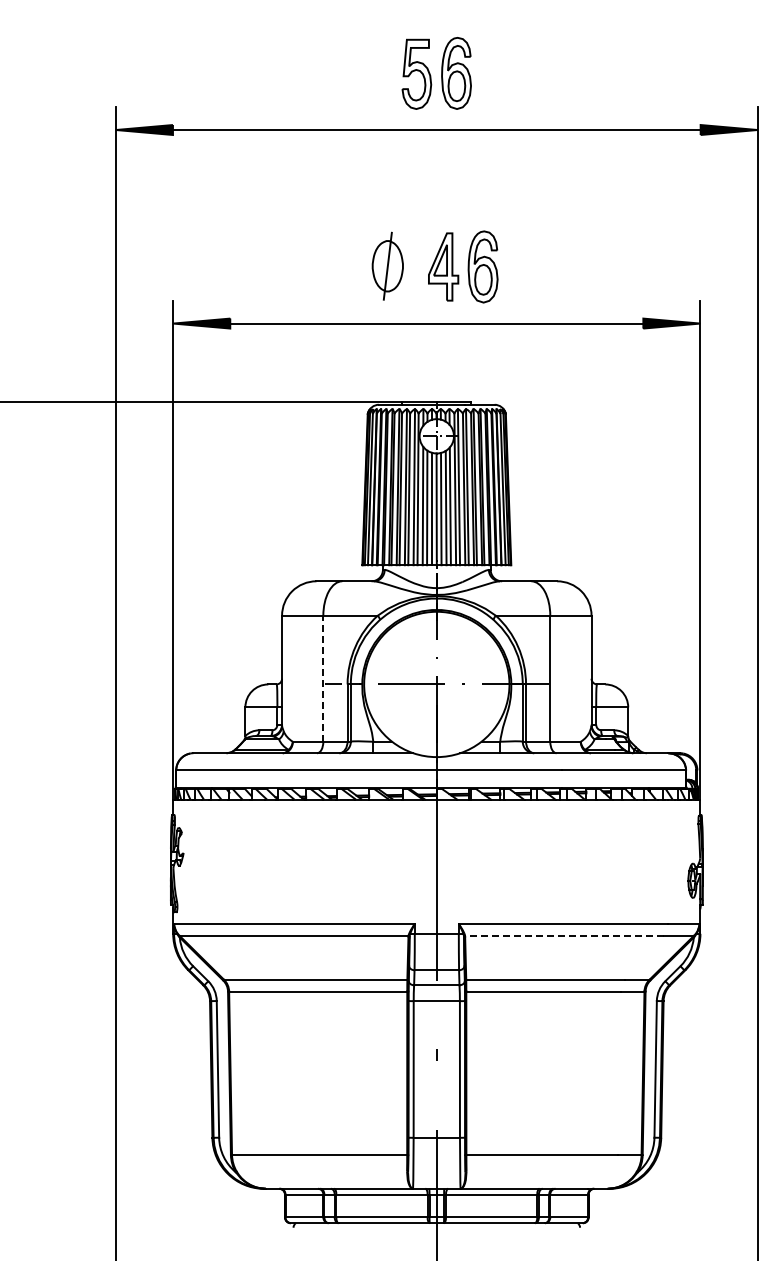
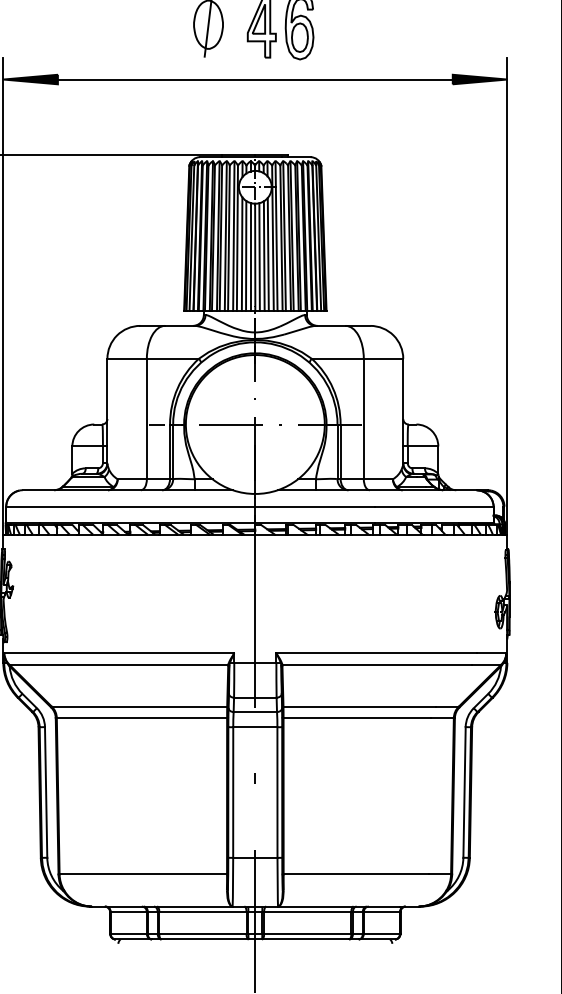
line: (323, 678) -> (147, 418), dashed -> solid
line: (563, 935) -> (376, 664), dashed -> solid

